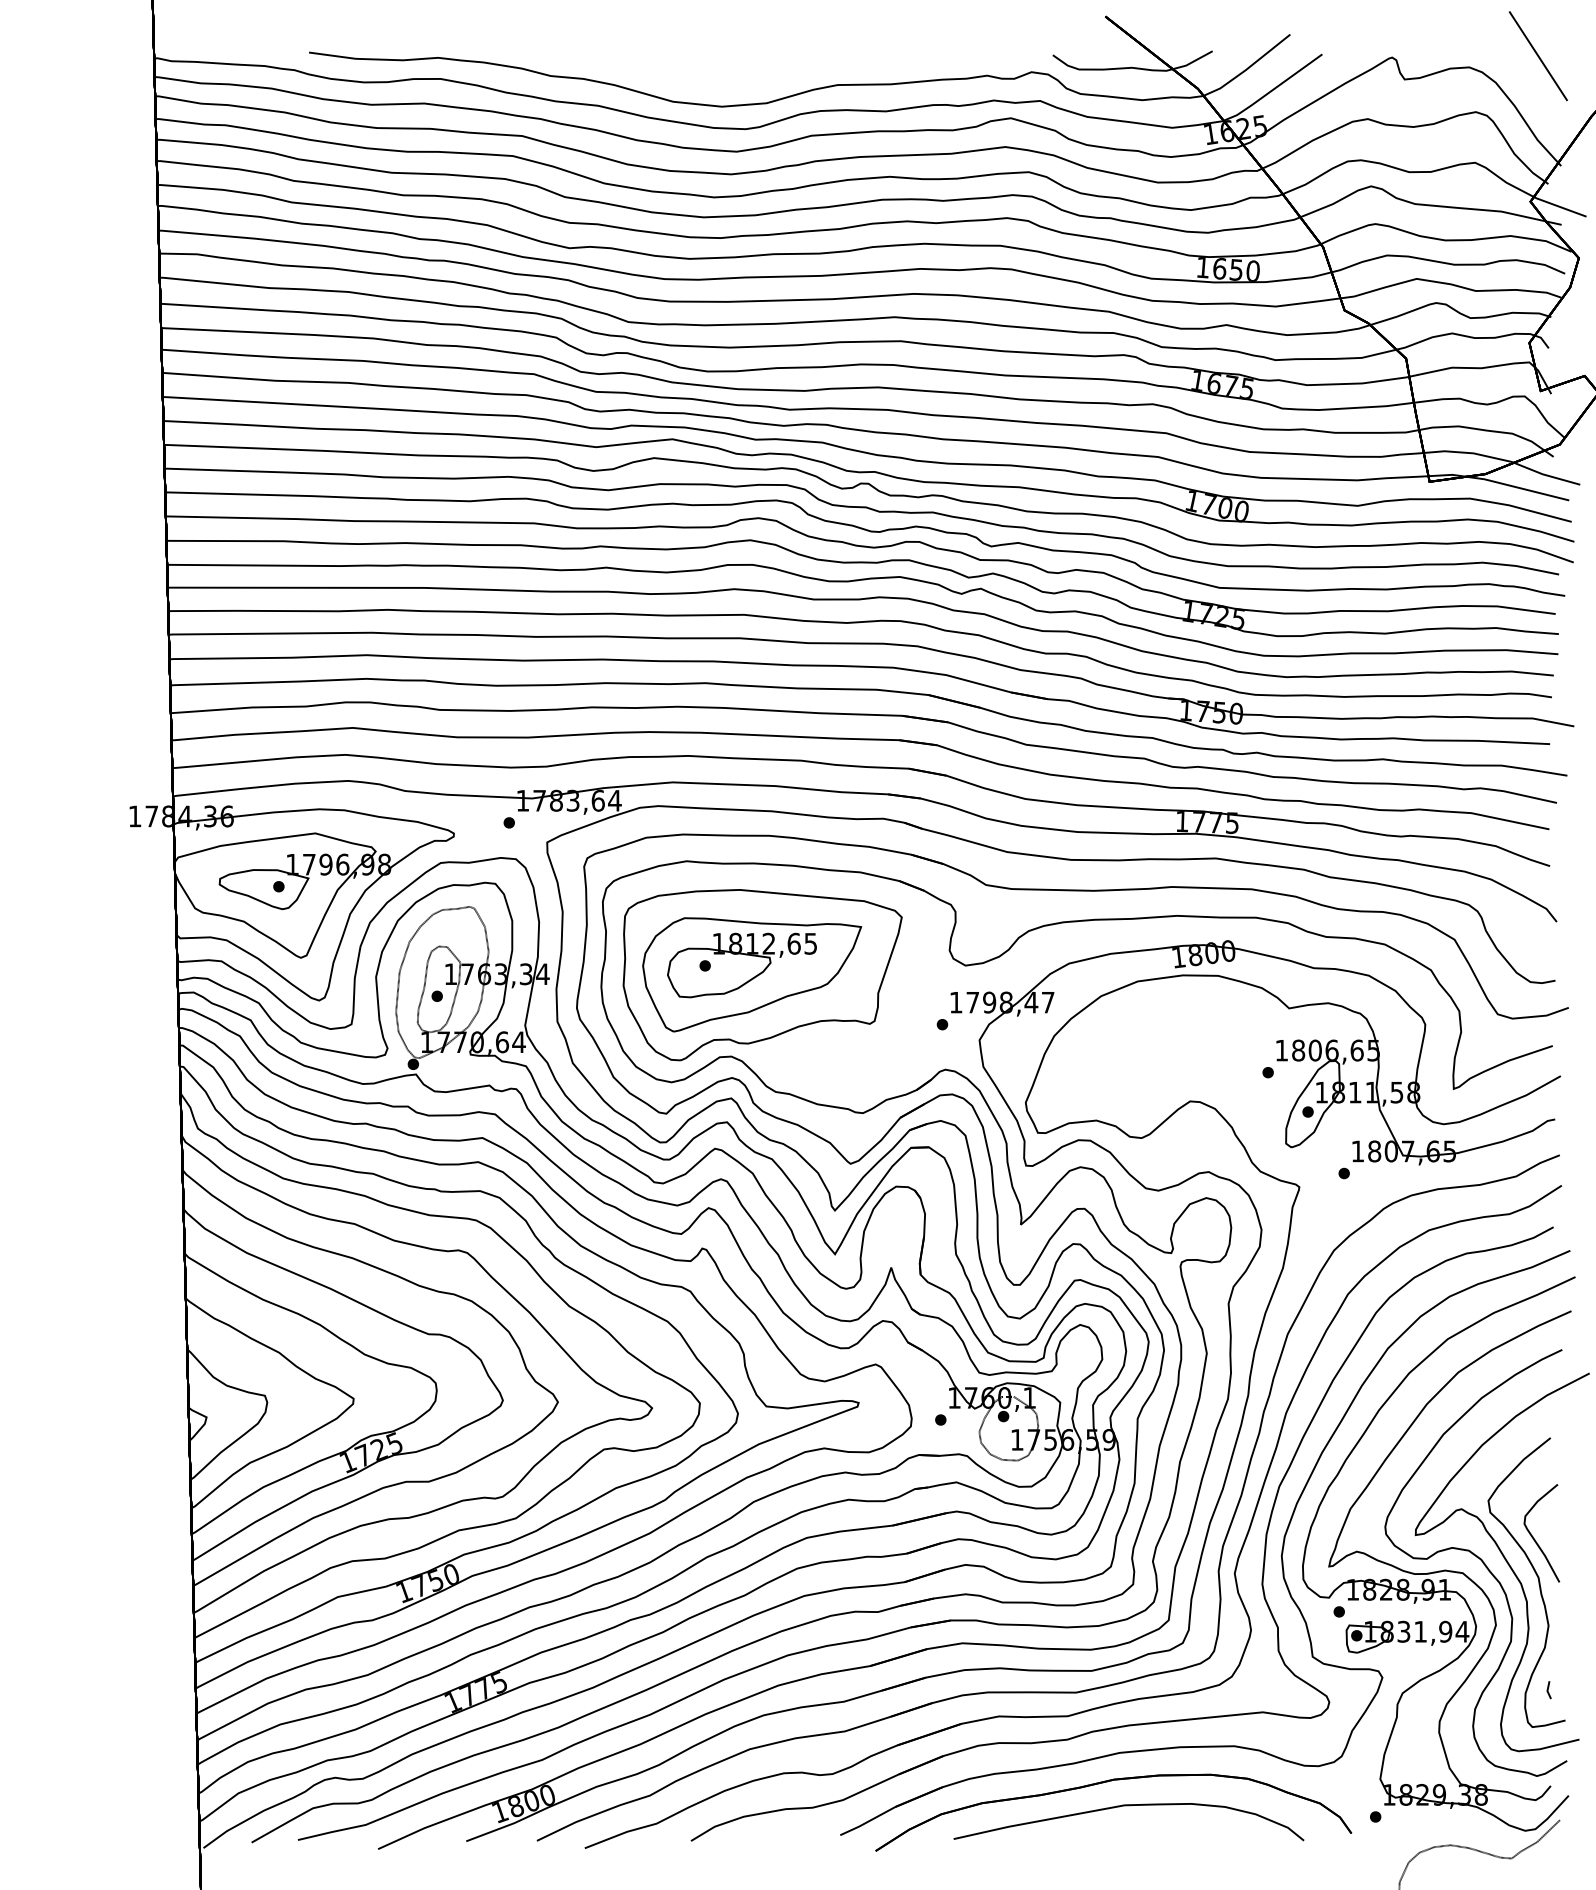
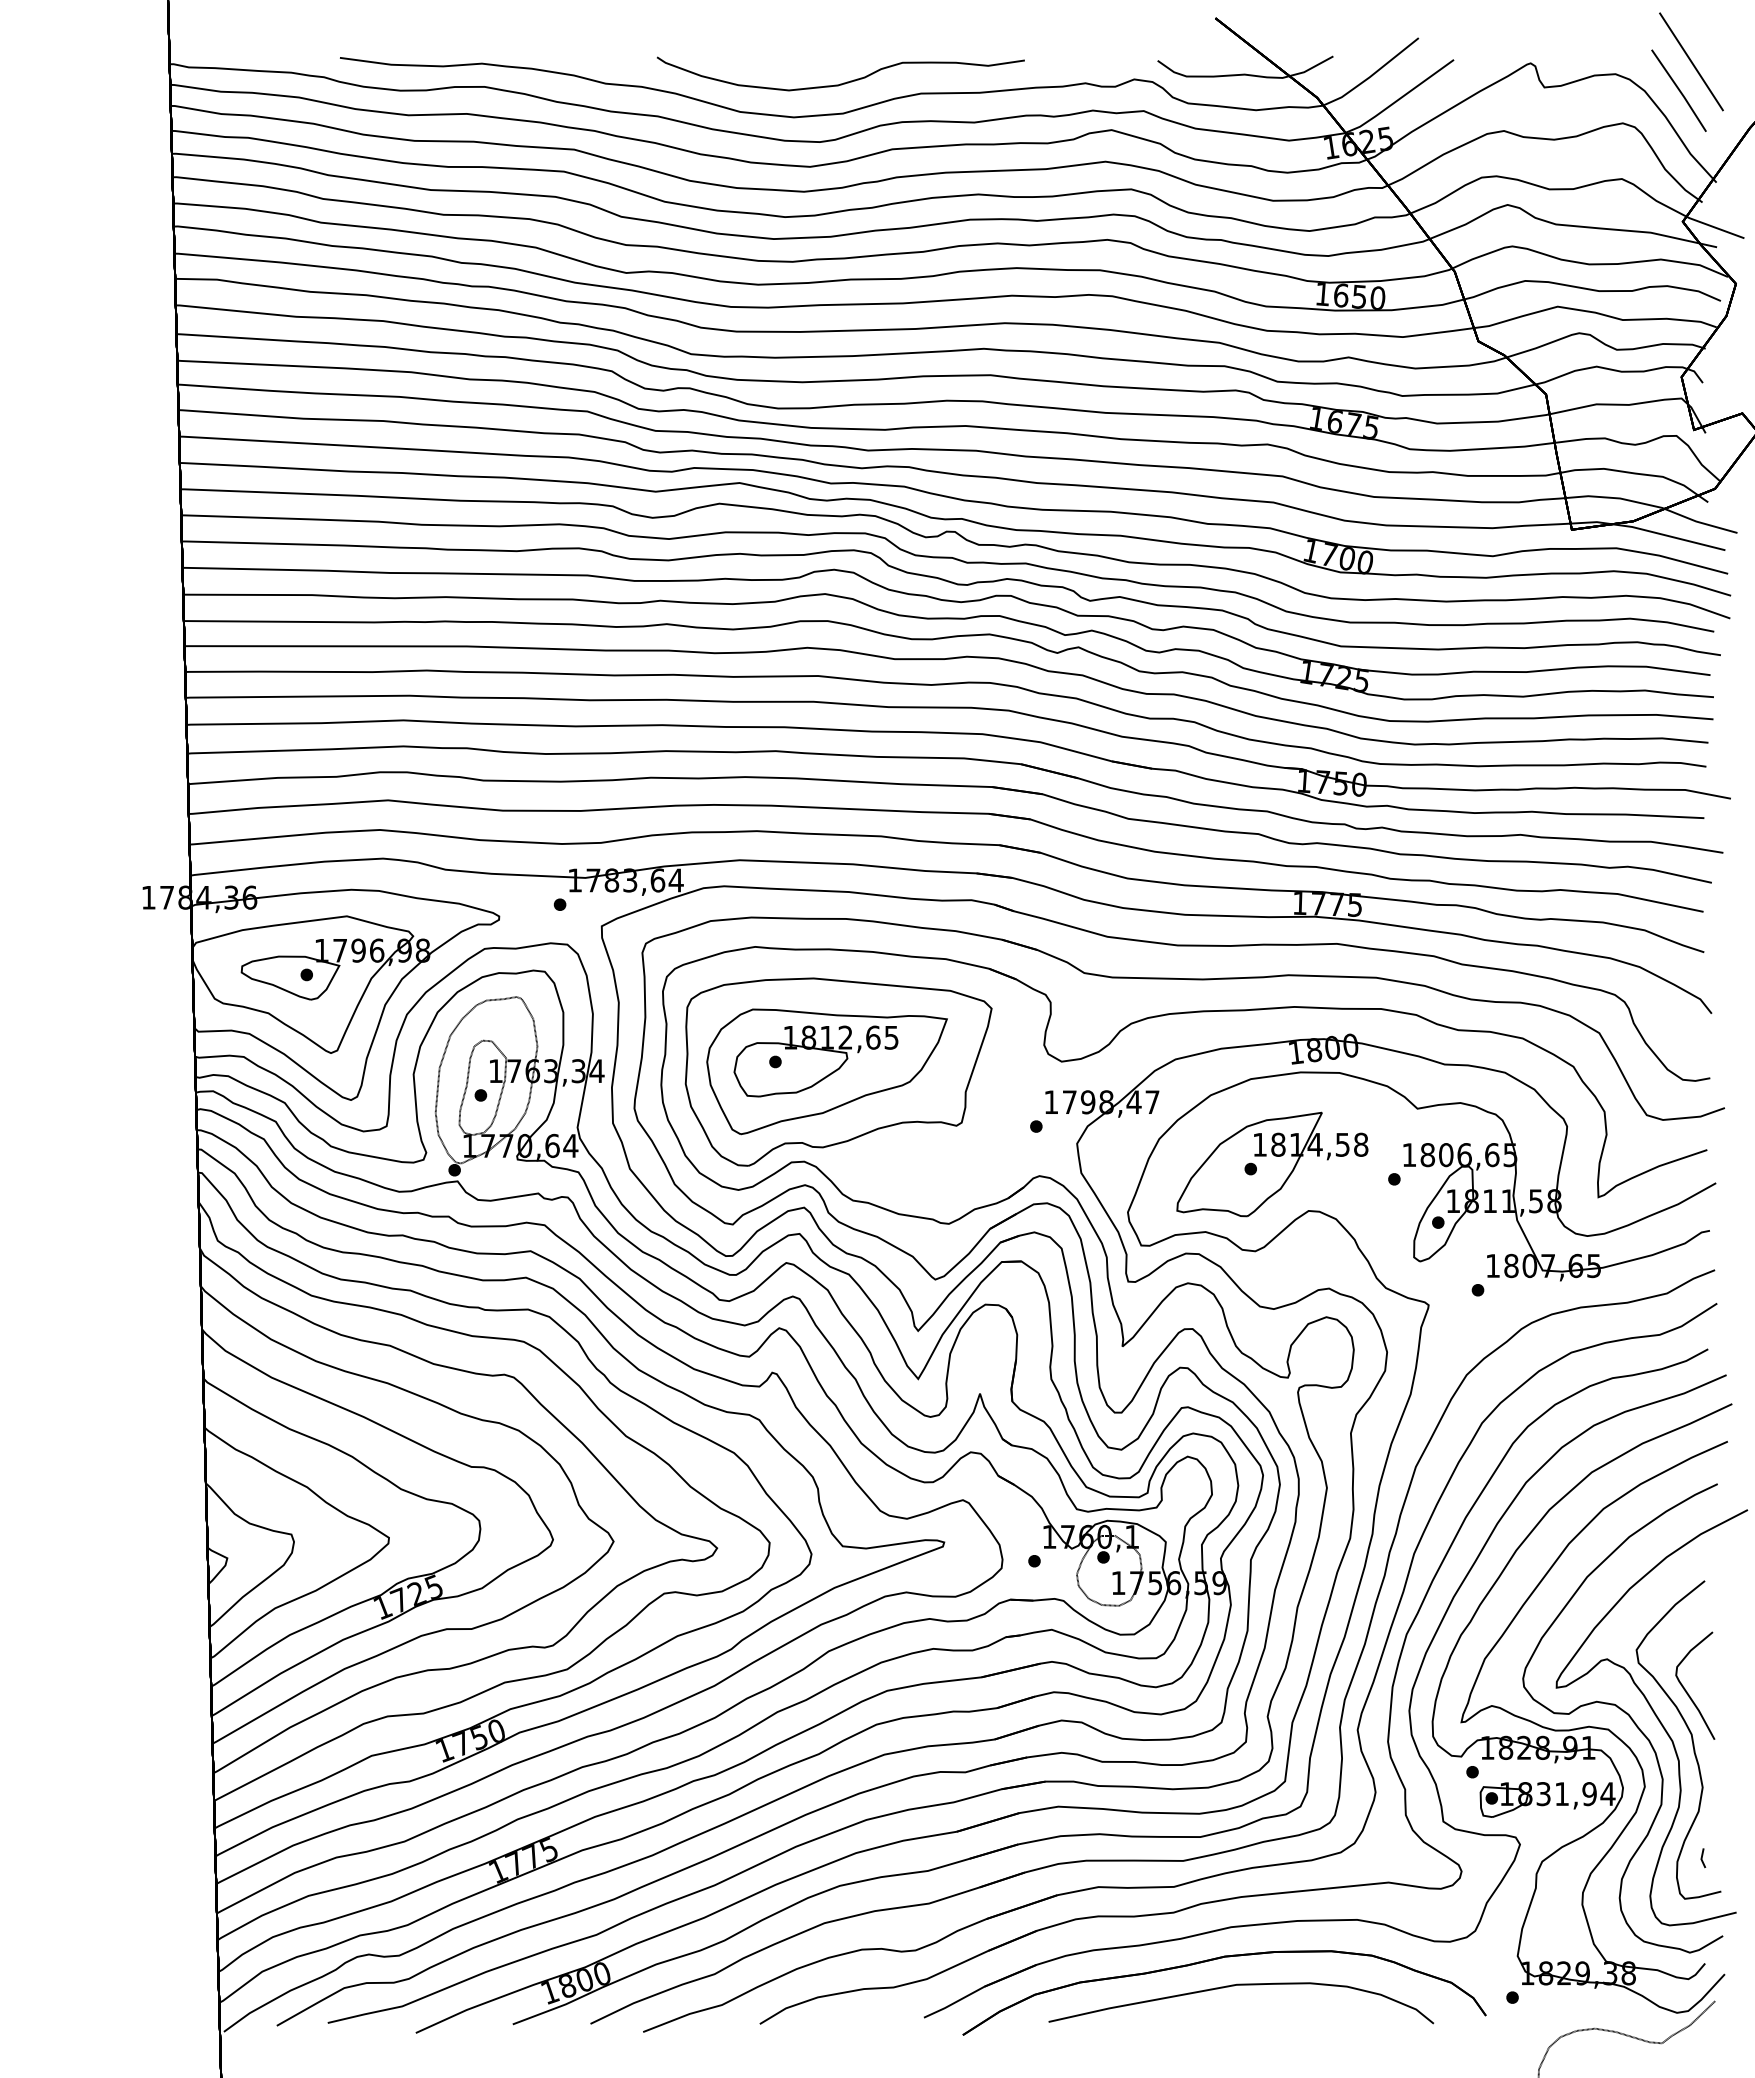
curve: (767, 74) -> (843, 82), added
line: (1526, 82) -> (1678, 90), added
part: (1157, 1059) -> (1272, 1164), added

